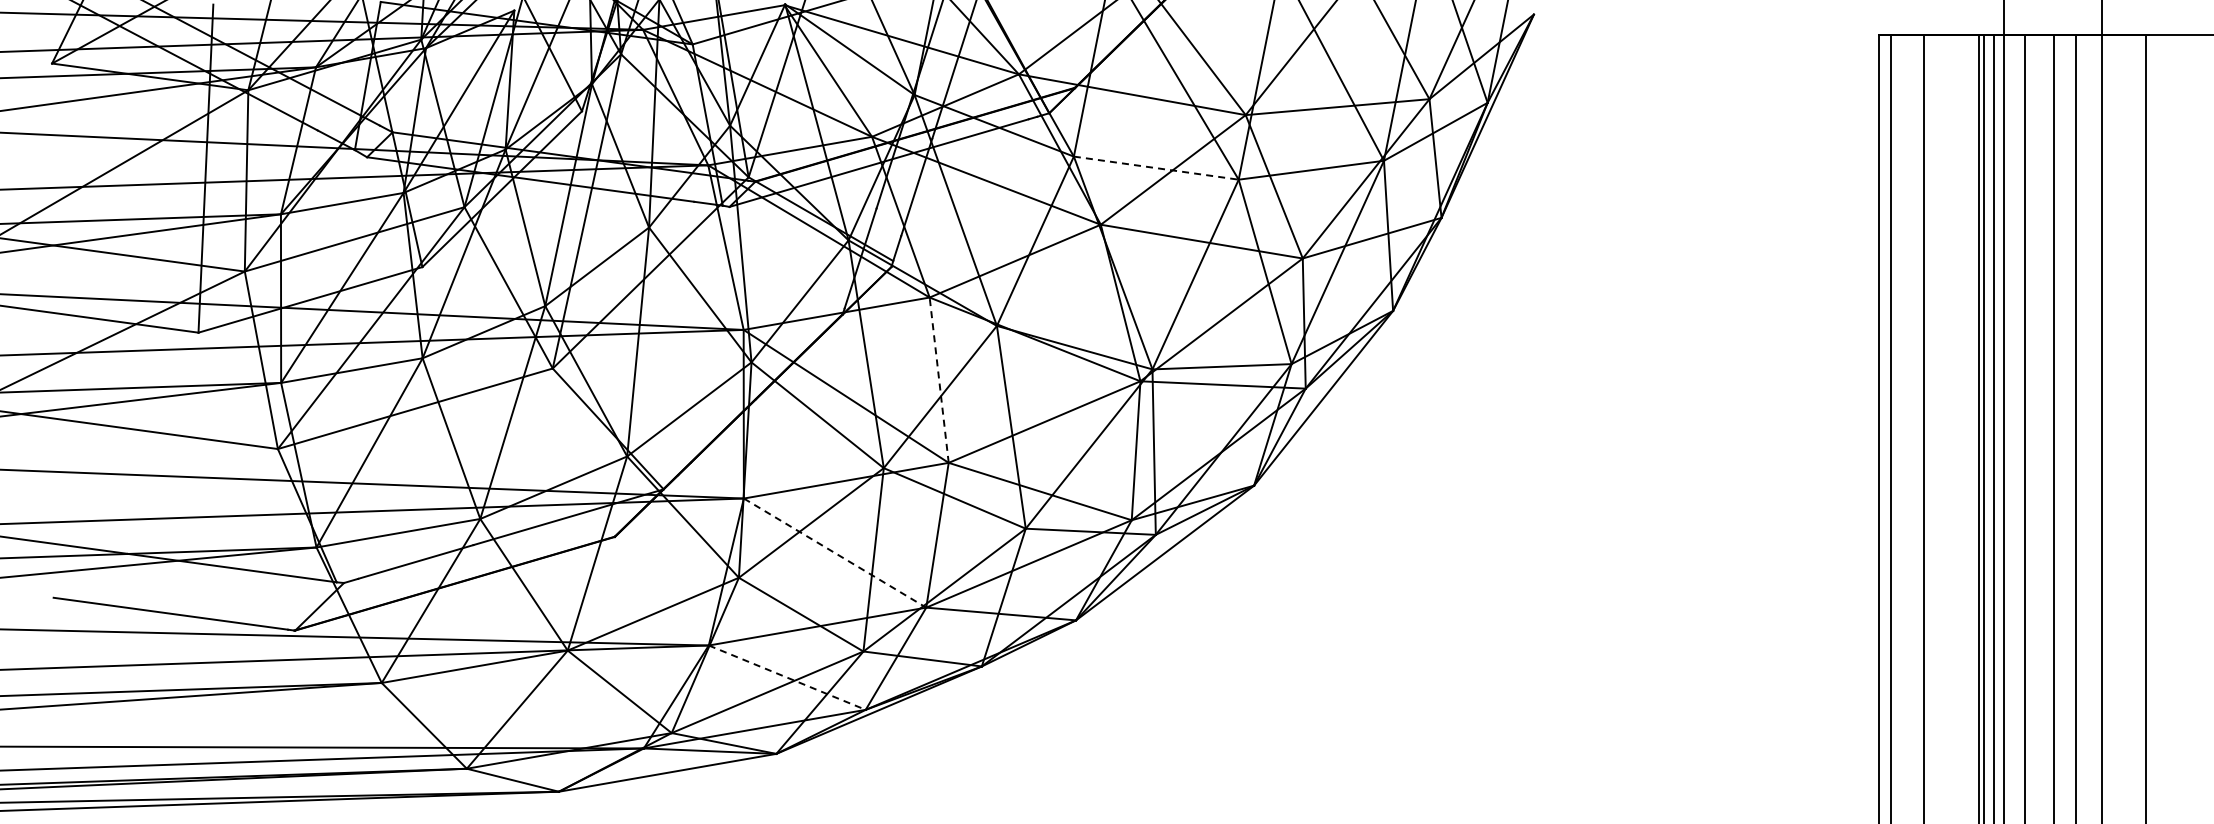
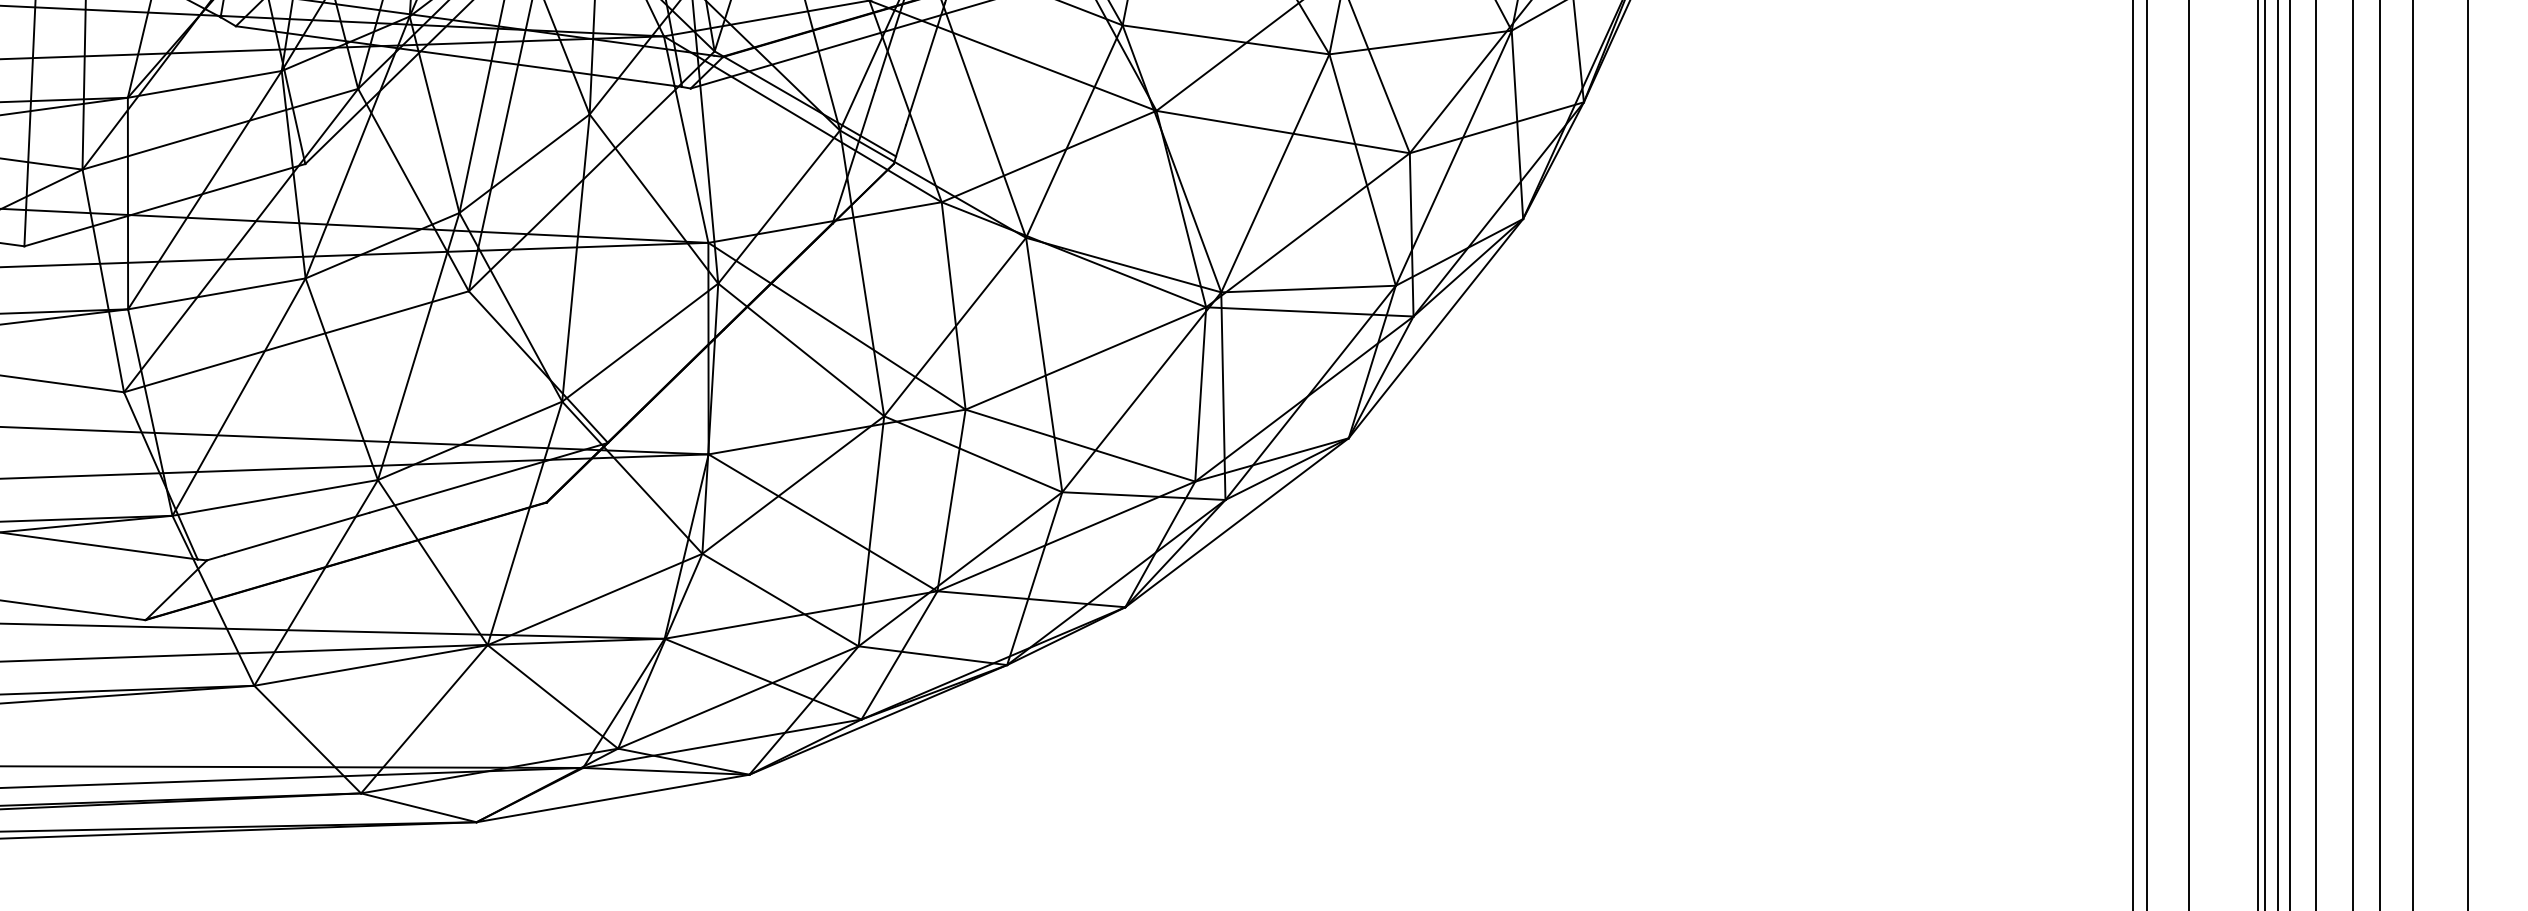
line: (1156, 168) -> (1226, 40), dashed -> solid
line: (939, 379) -> (954, 305), dashed -> solid
line: (835, 553) -> (823, 523), dashed -> solid
line: (787, 677) -> (763, 678), dashed -> solid

